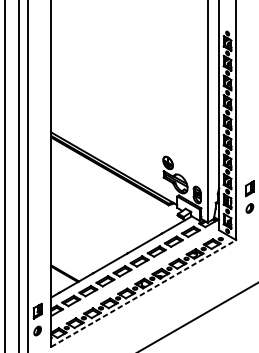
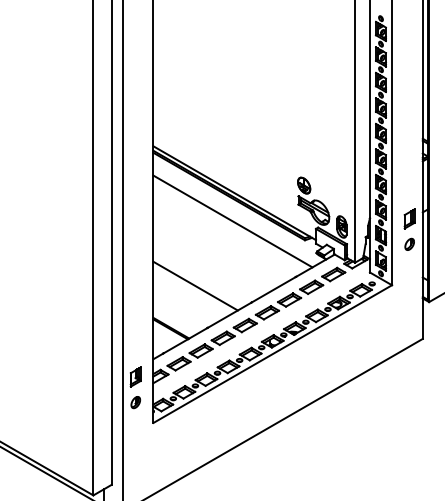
line: (112, 190) -> (232, 221), added
line: (83, 240) -> (195, 285), added
line: (143, 293) -> (272, 354), dashed -> solid

